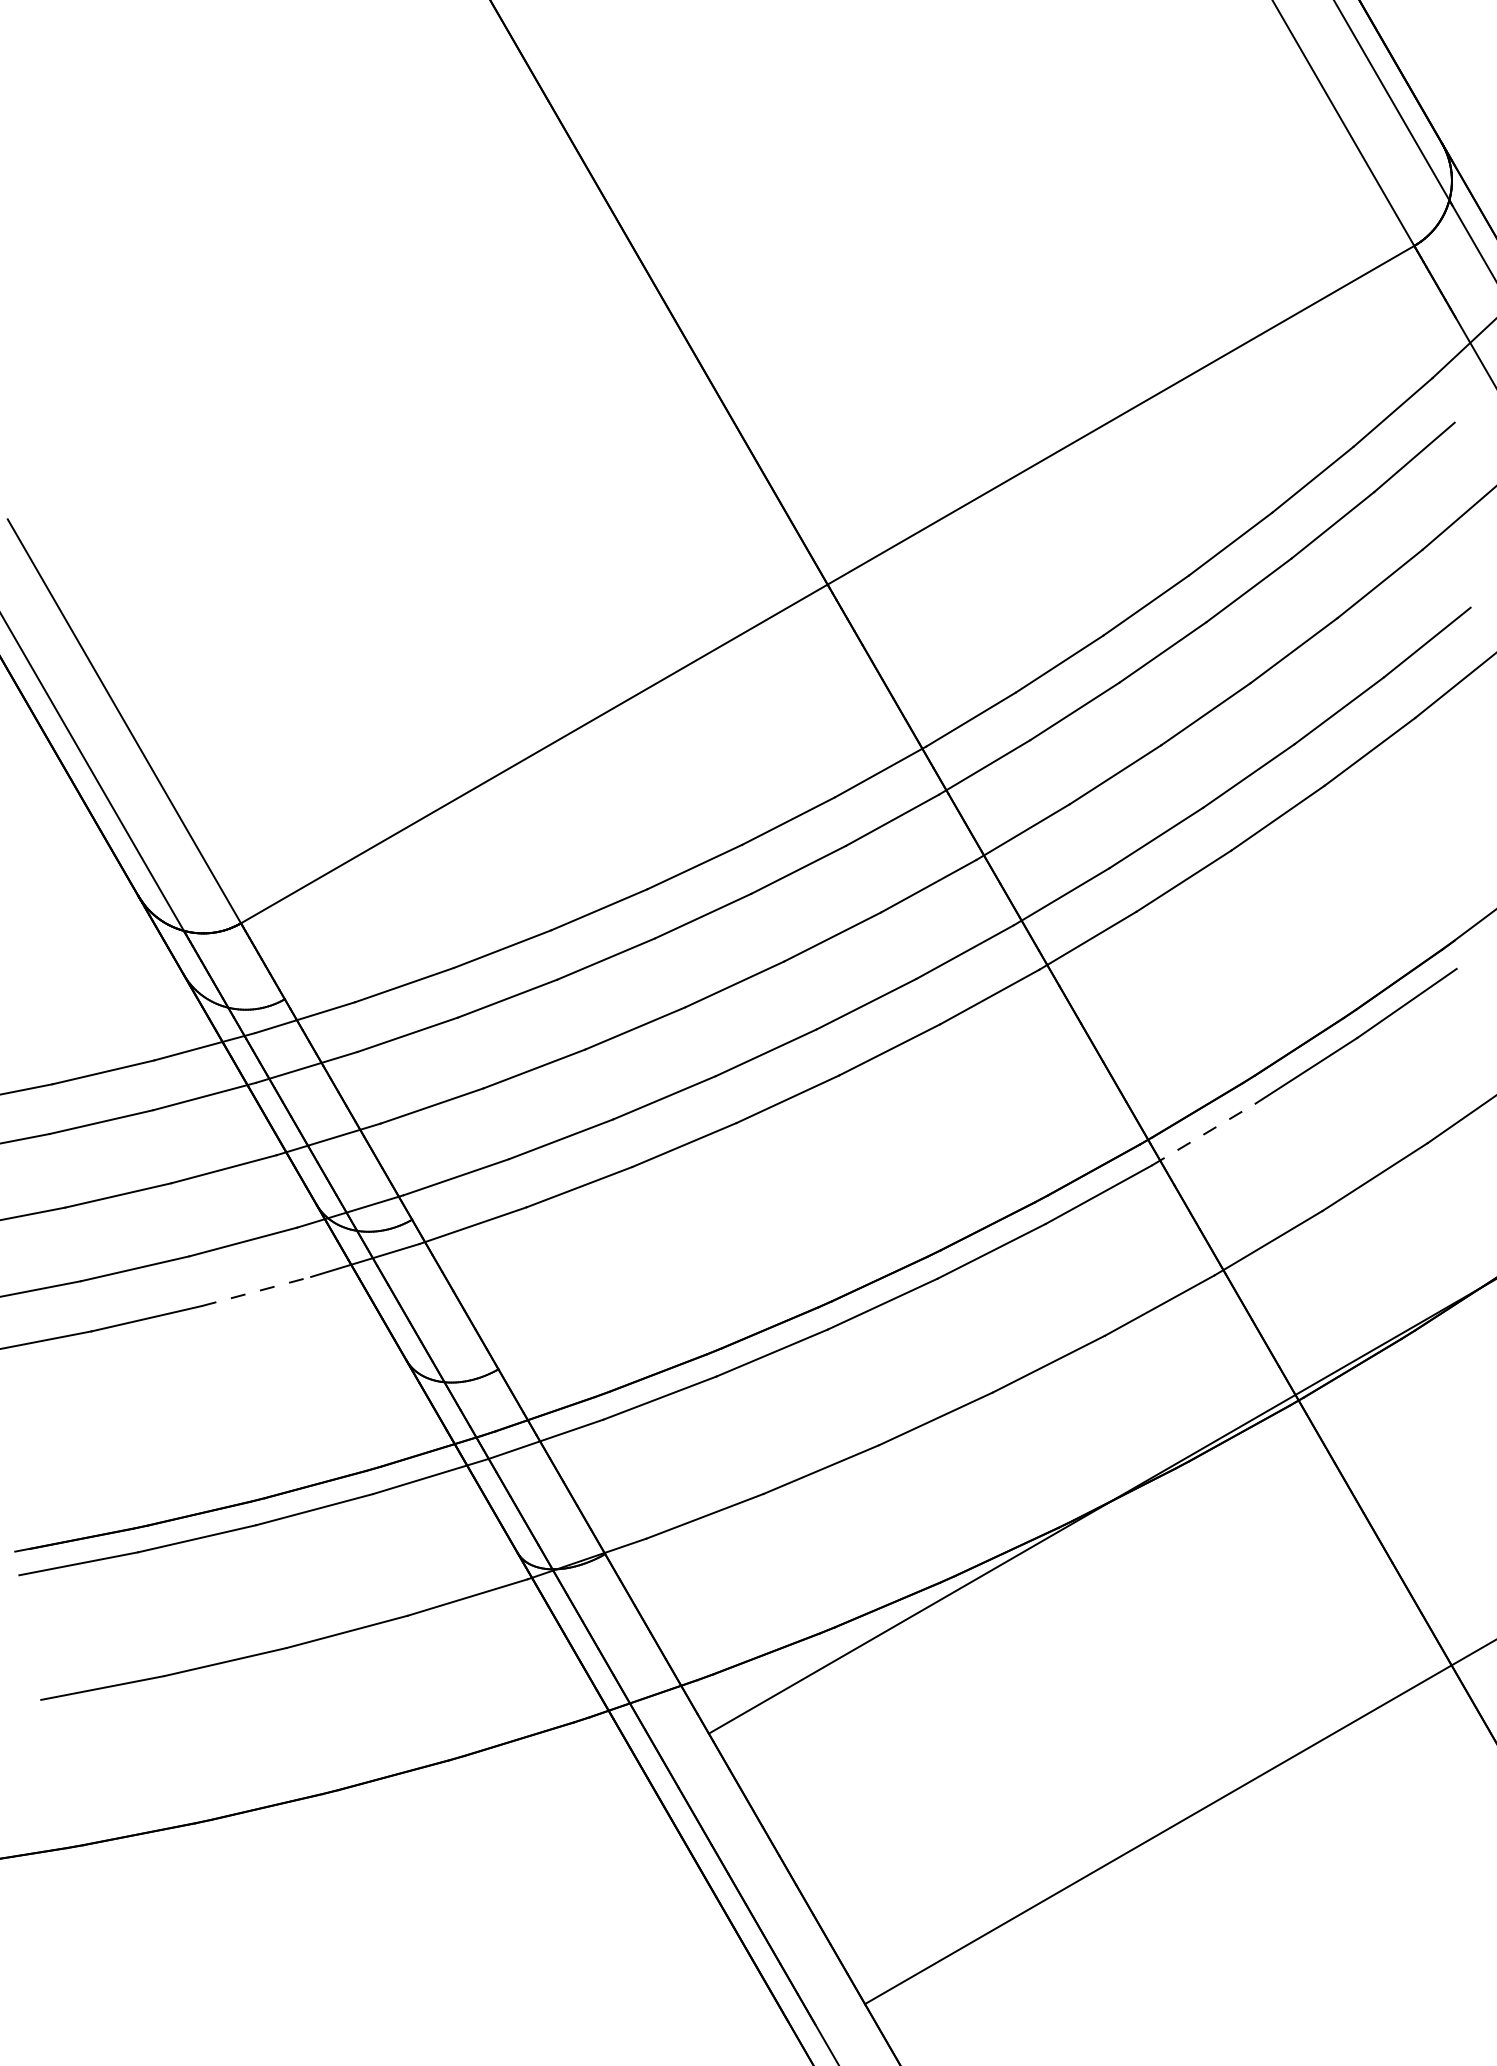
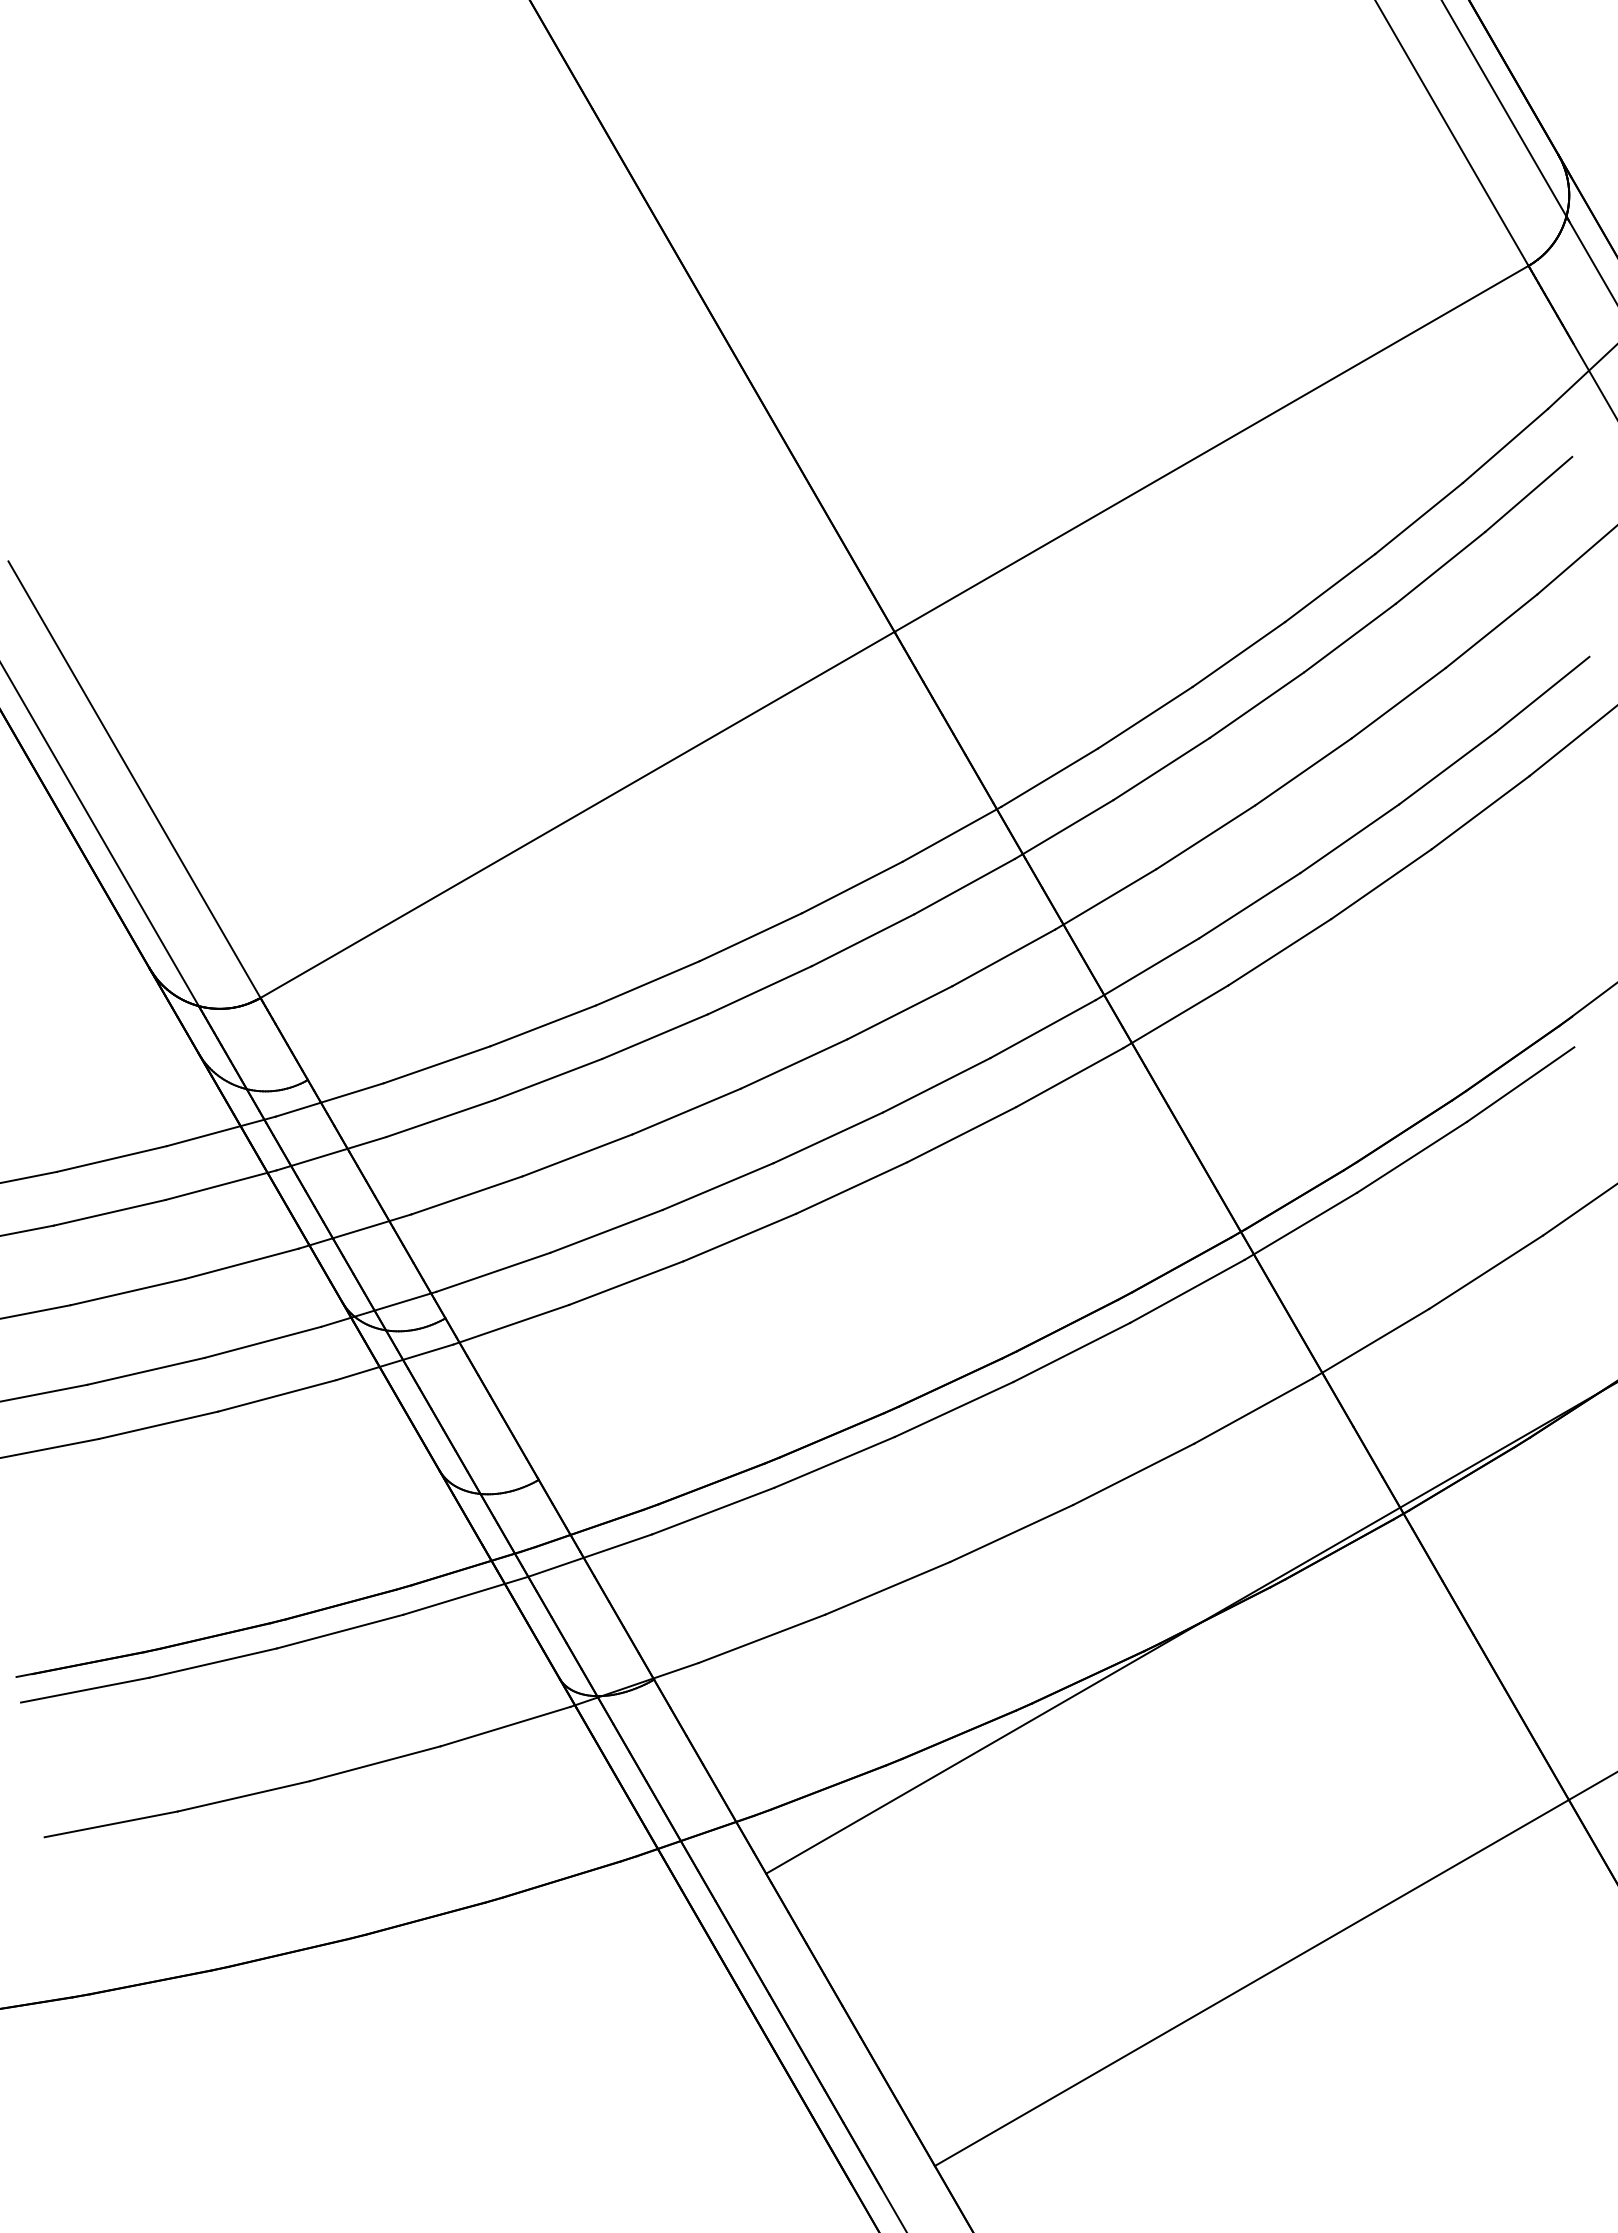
line: (1204, 1134) -> (1301, 1226), dashed -> solid
line: (256, 1291) -> (277, 1395), dashed -> solid

